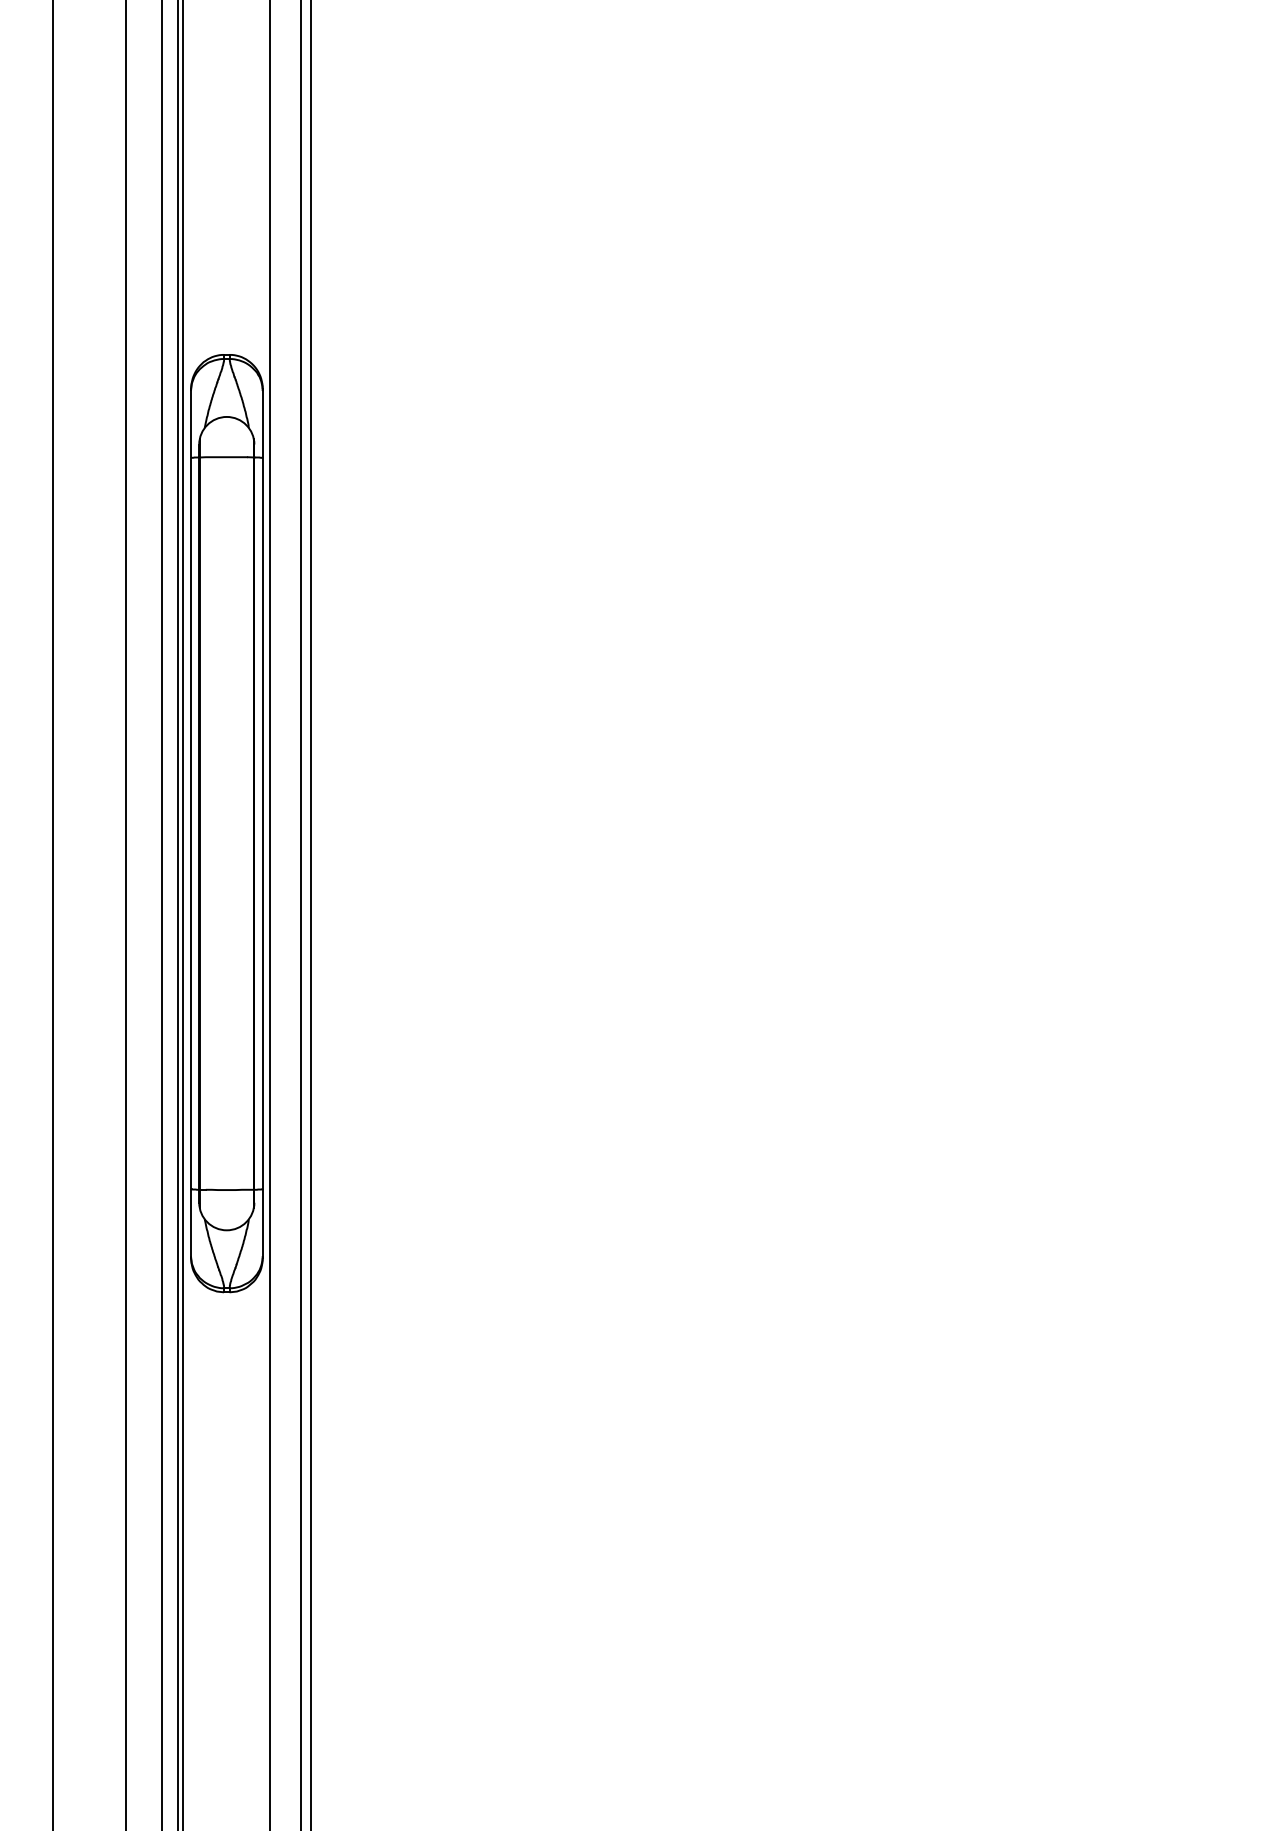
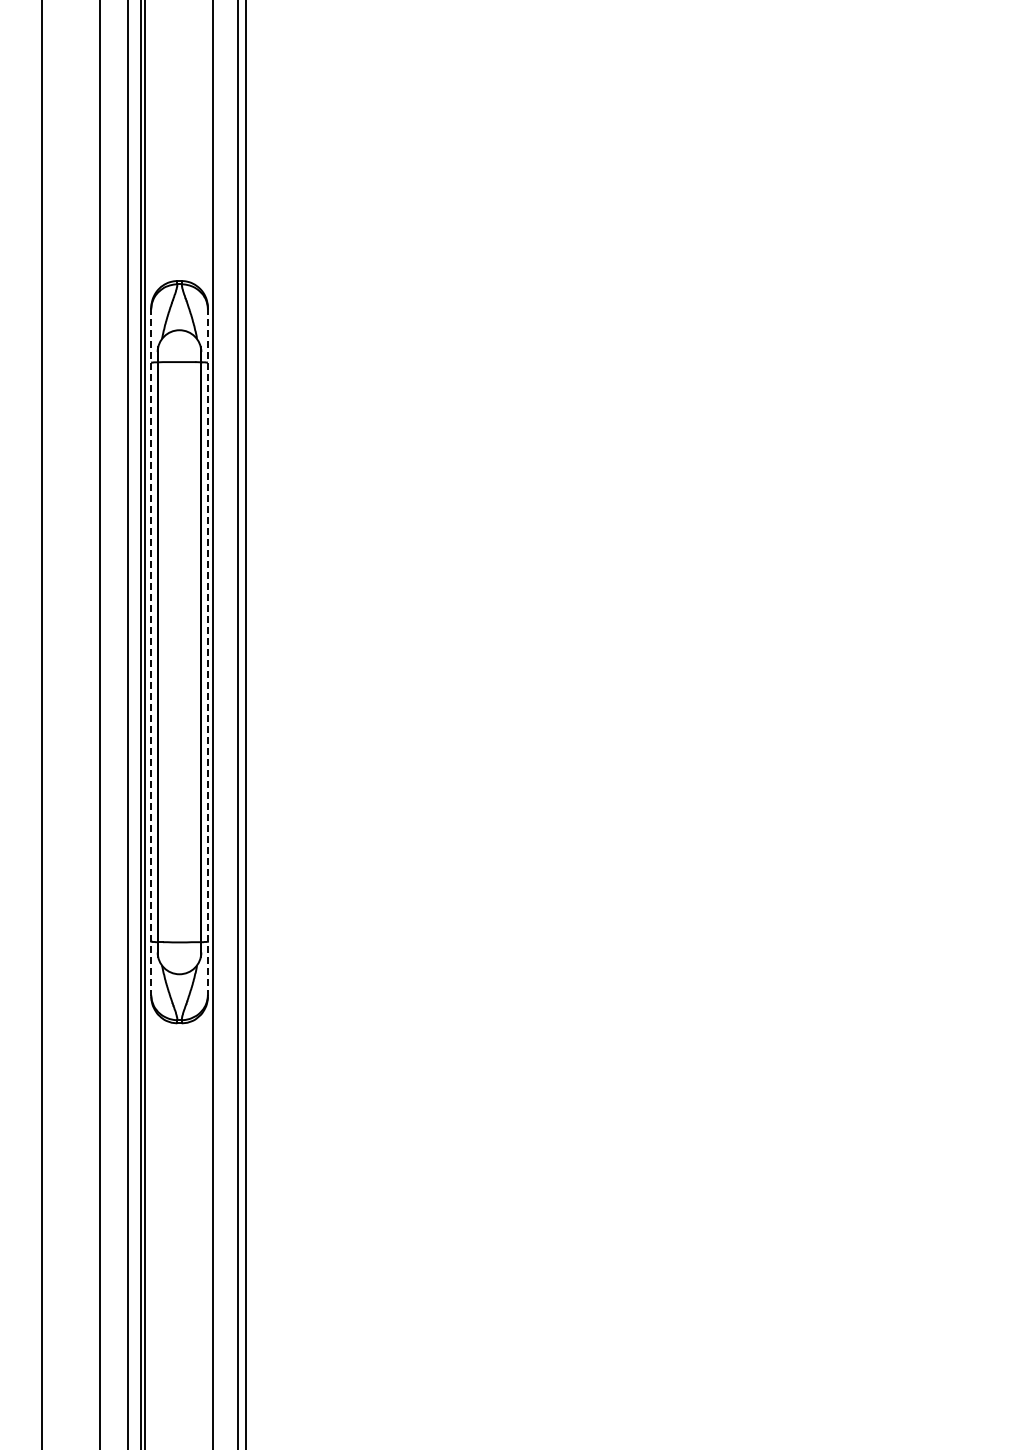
line: (191, 823) -> (151, 652), solid -> dashed
line: (262, 823) -> (207, 652), solid -> dashed

